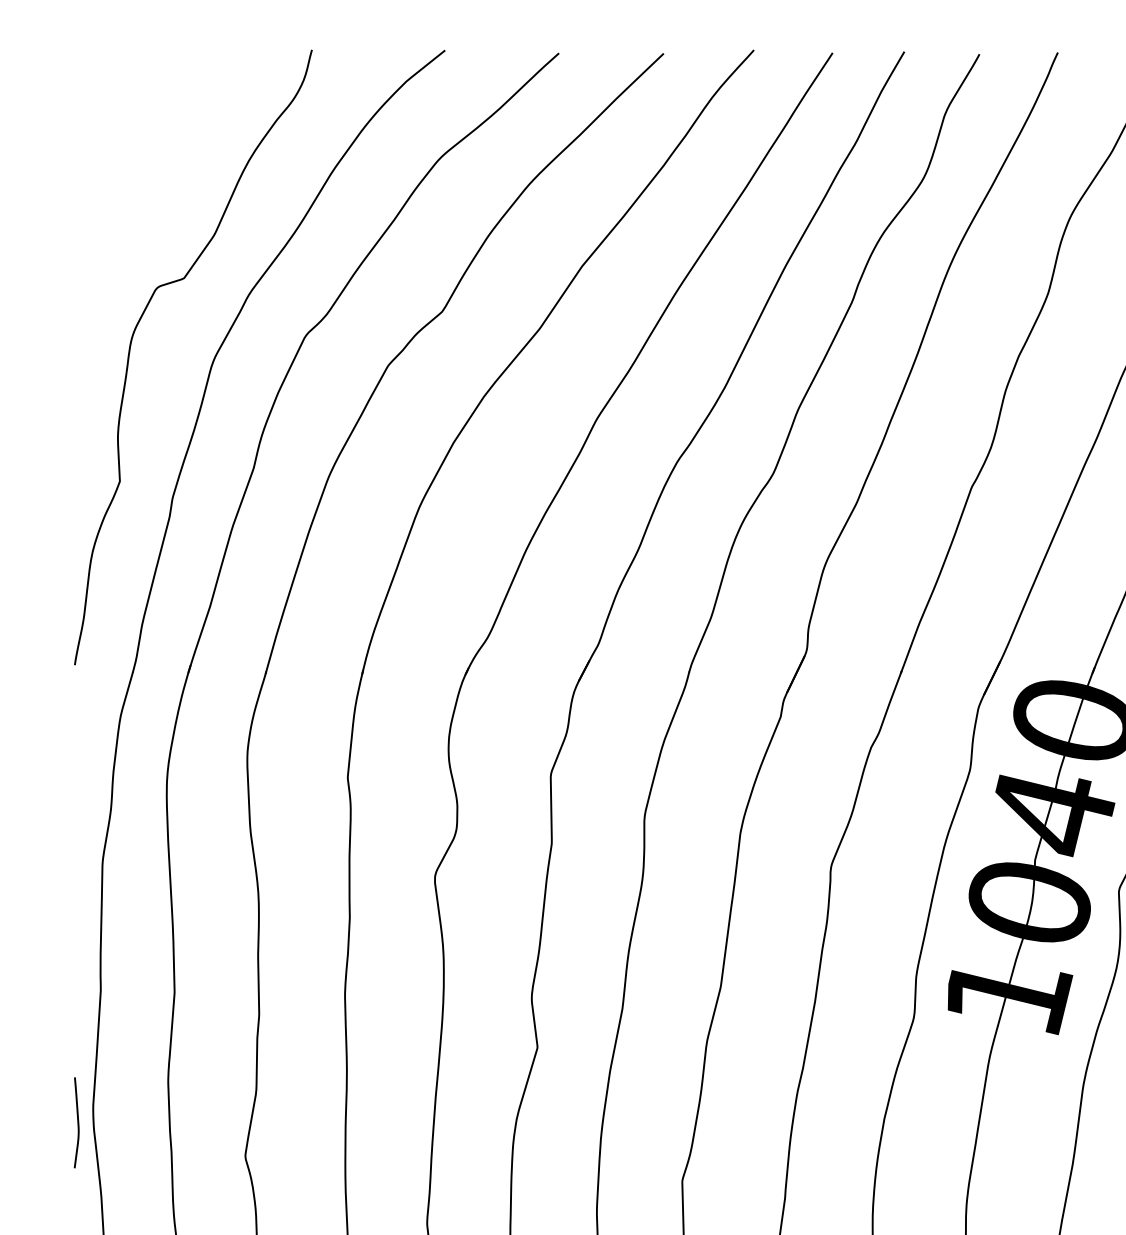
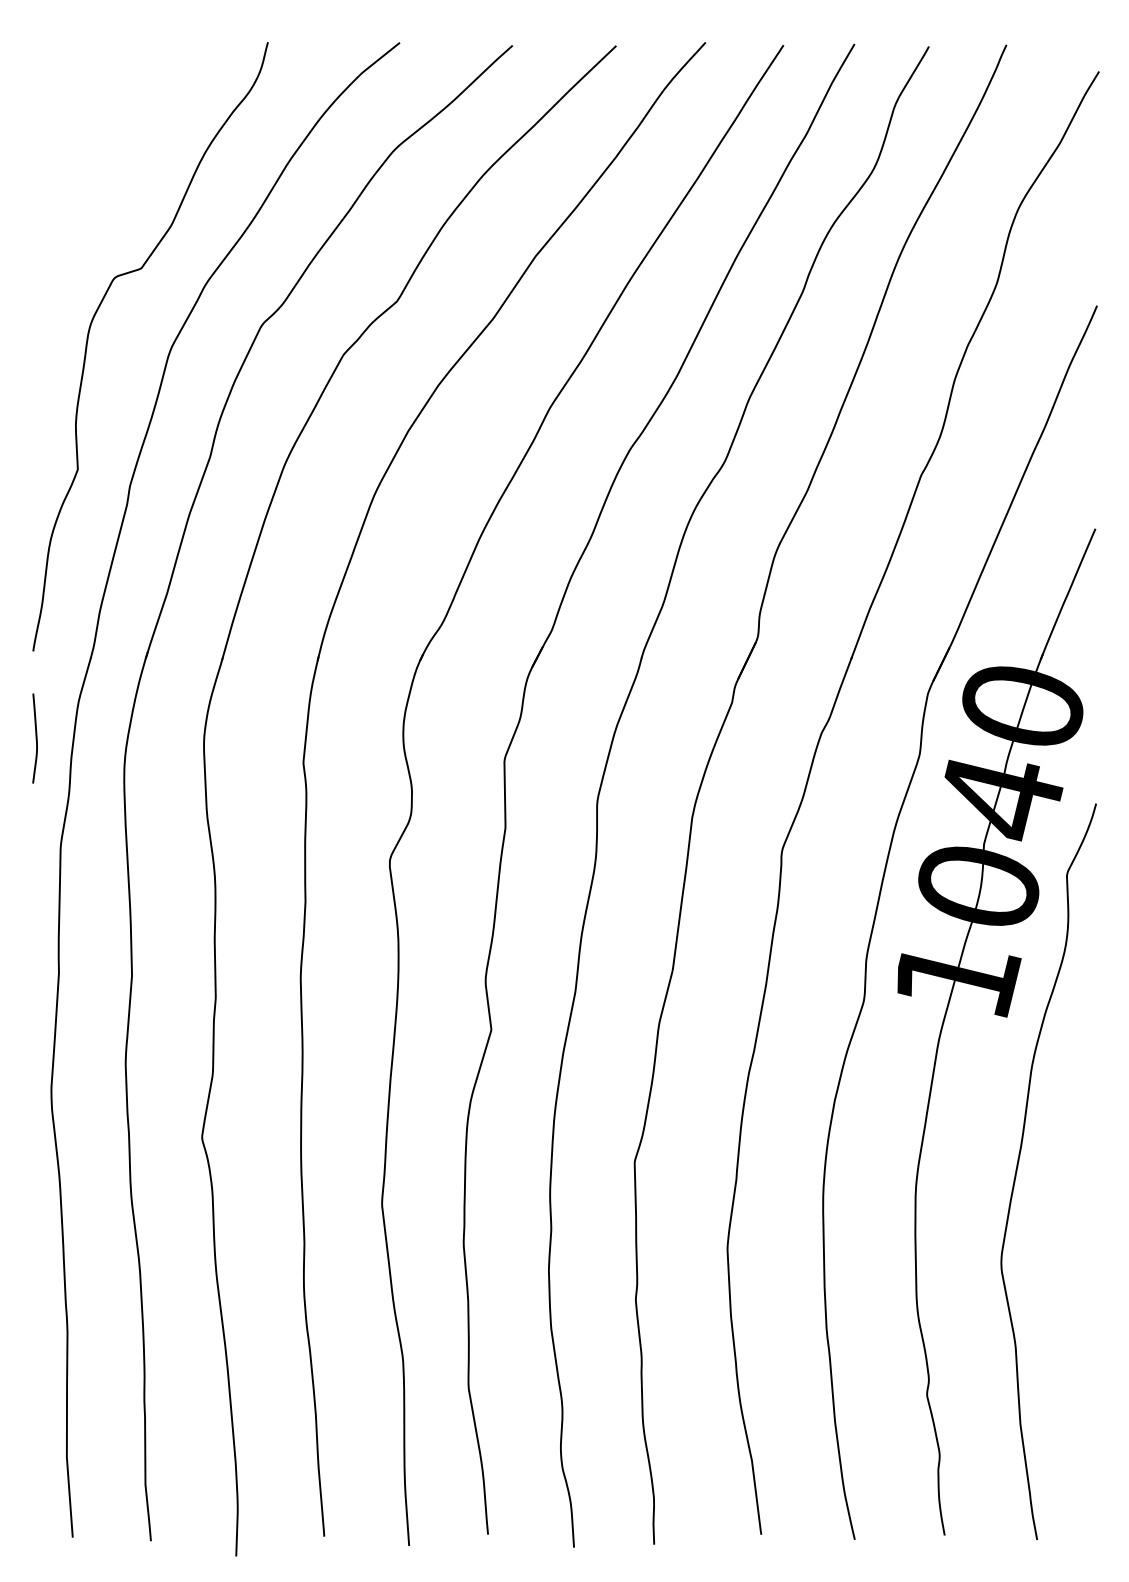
curve: (77, 1122) -> (35, 738), moved

